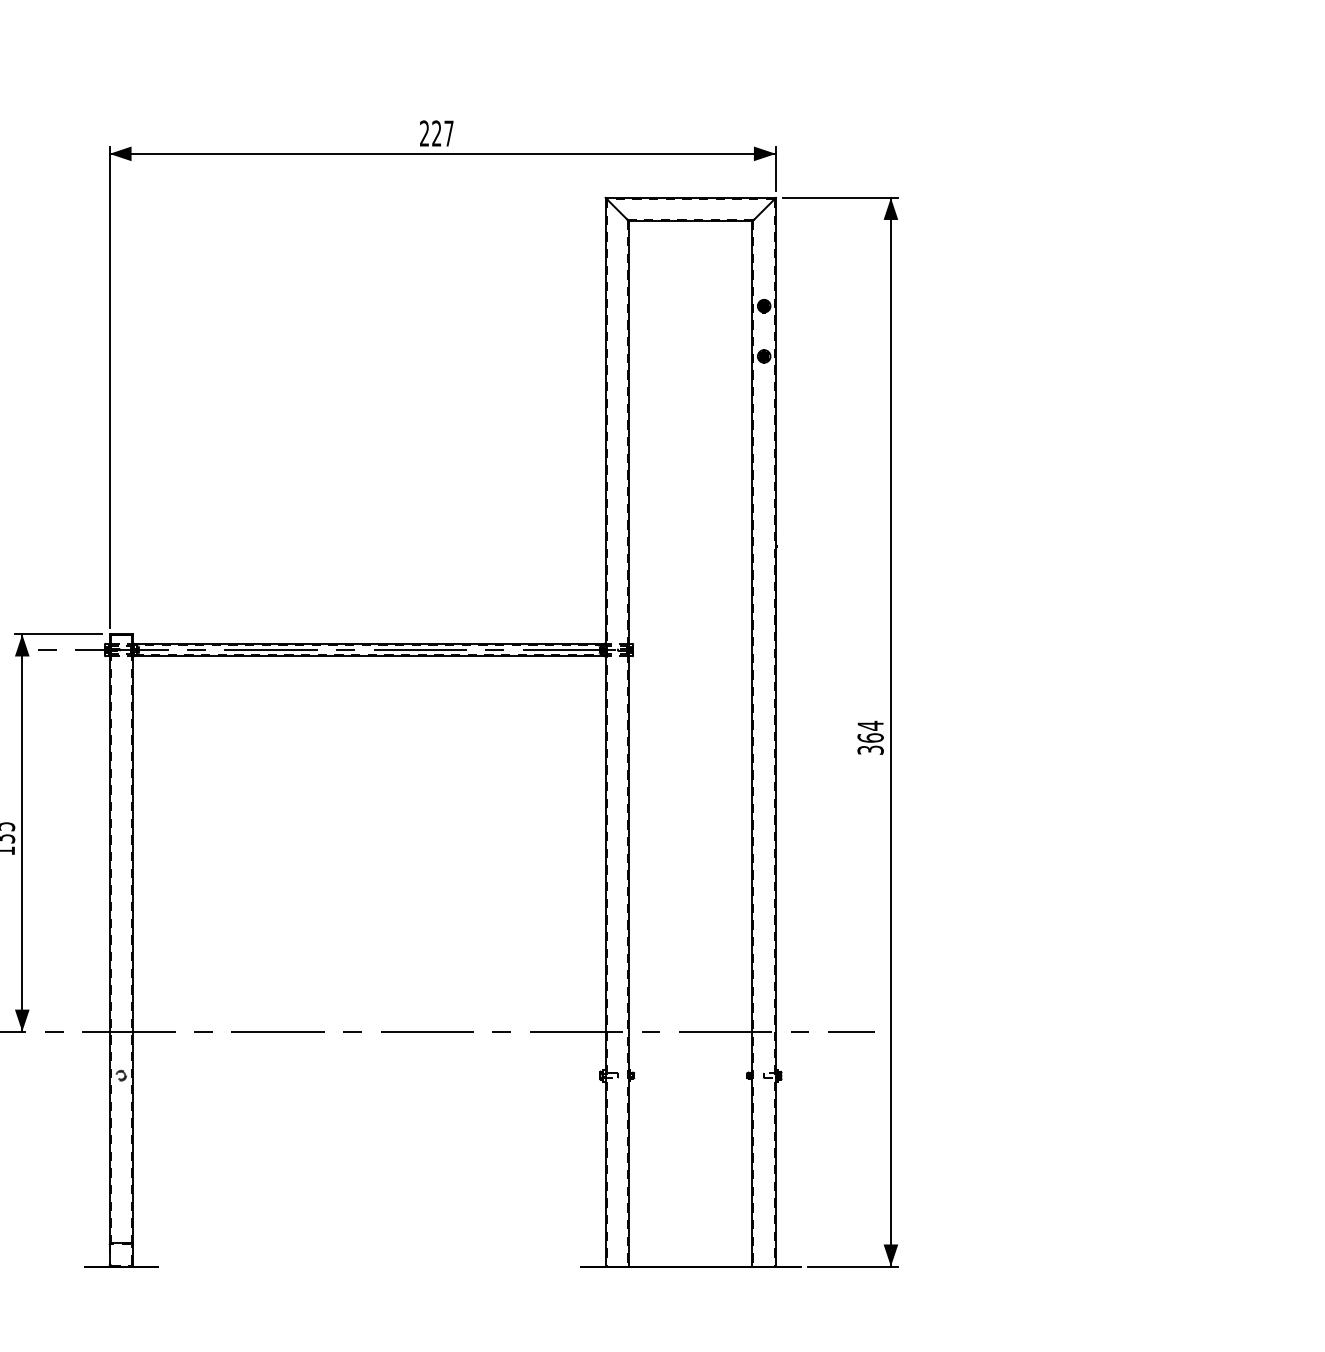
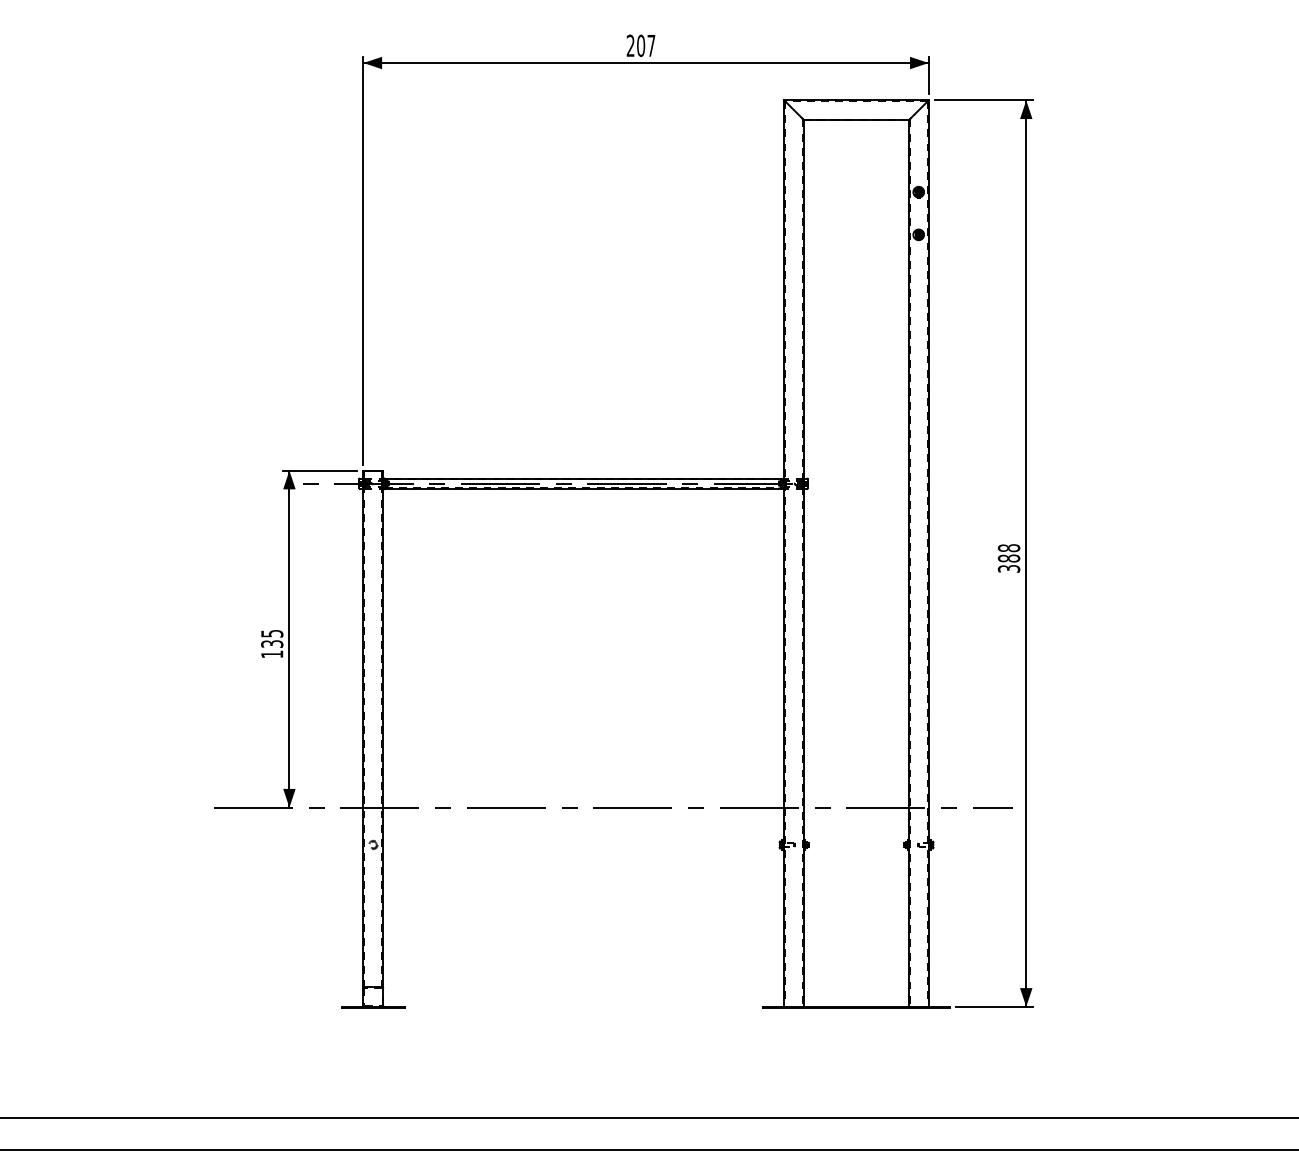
text: (437, 133) -> (641, 45), 227 -> 207
text: (869, 732) -> (1008, 553), 364 -> 388

